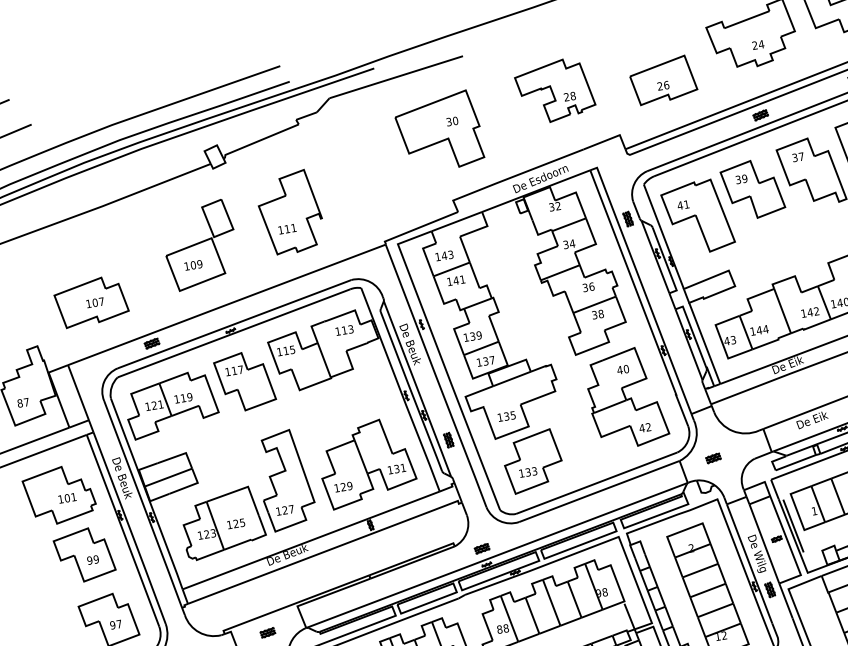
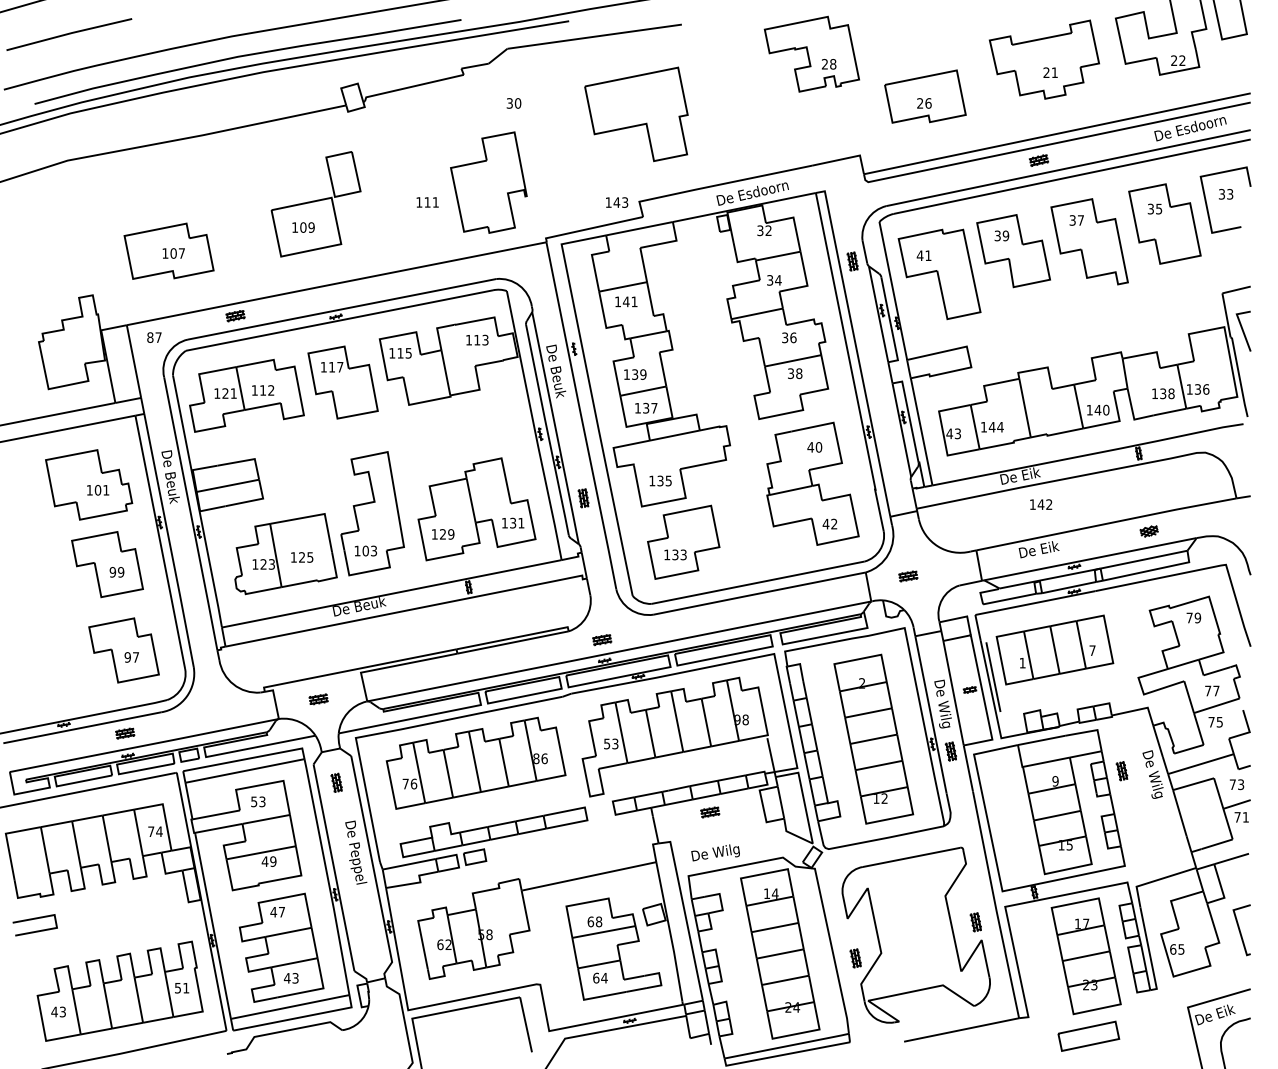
text: (761, 44) -> (1054, 72), 24 -> 21
part: (554, 90) -> (811, 53), moved
text: (452, 121) -> (513, 103), moved
part: (290, 212) -> (488, 182), moved
text: (444, 255) -> (617, 202), moved
text: (810, 312) -> (1041, 504), moved
text: (190, 397) -> (271, 390), 119 -> 112
text: (23, 402) -> (154, 337), moved
text: (287, 509) -> (369, 550), 127 -> 103
text: (503, 628) -> (611, 743), 88 -> 53

